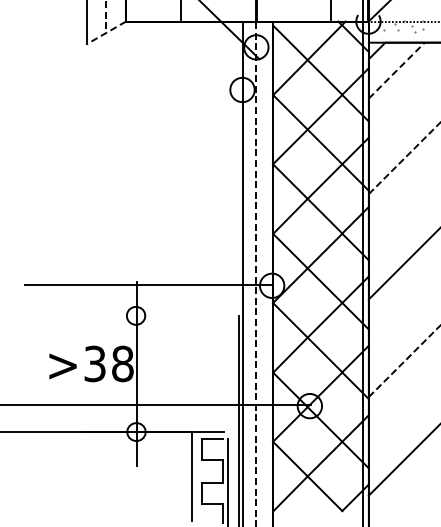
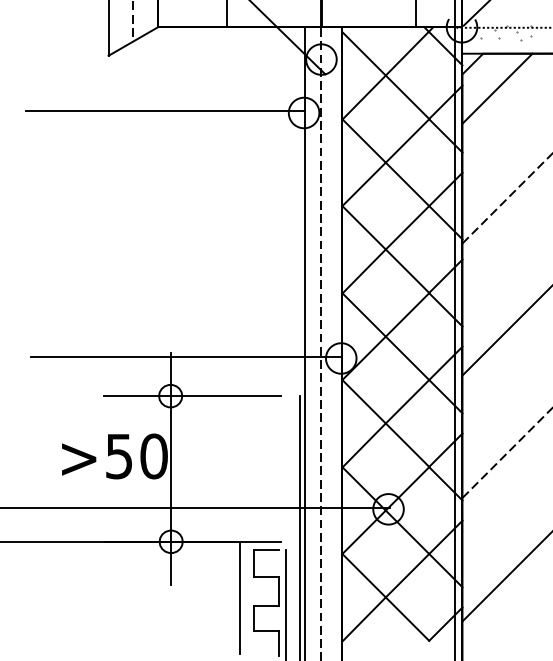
line: (106, 32) -> (133, 40), dashed -> solid
line: (397, 70) -> (498, 88), dashed -> solid
line: (131, 88) -> (164, 111), added
line: (153, 315) -> (192, 395), added
text: (109, 363) -> (137, 455), >38 -> >50

